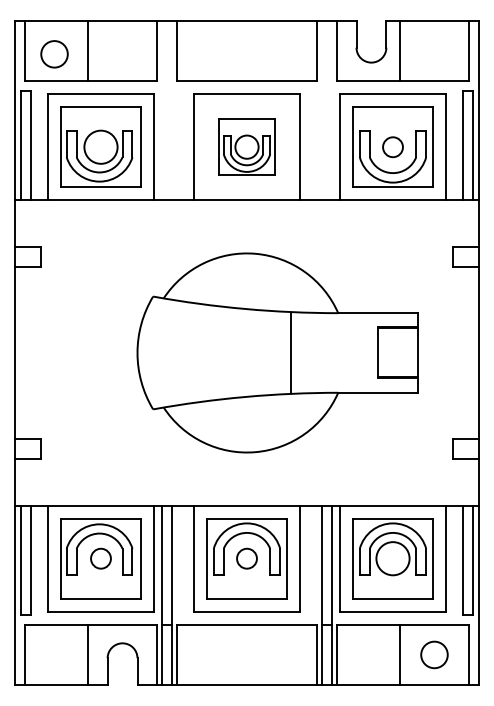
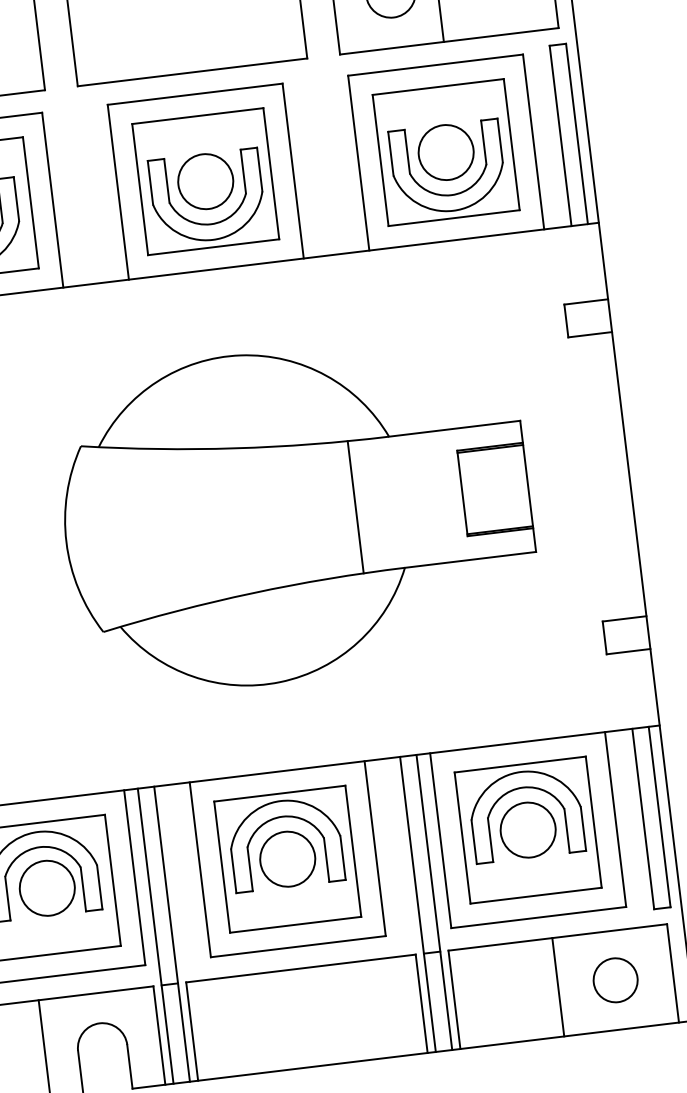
part: (246, 146) -> (204, 180), size x1.43
circle: (392, 146) -> (445, 151), size x1.67
line: (291, 352) -> (356, 506), moved
circle: (100, 558) -> (46, 888), size x1.67
circle: (246, 558) -> (286, 858), size x1.67

